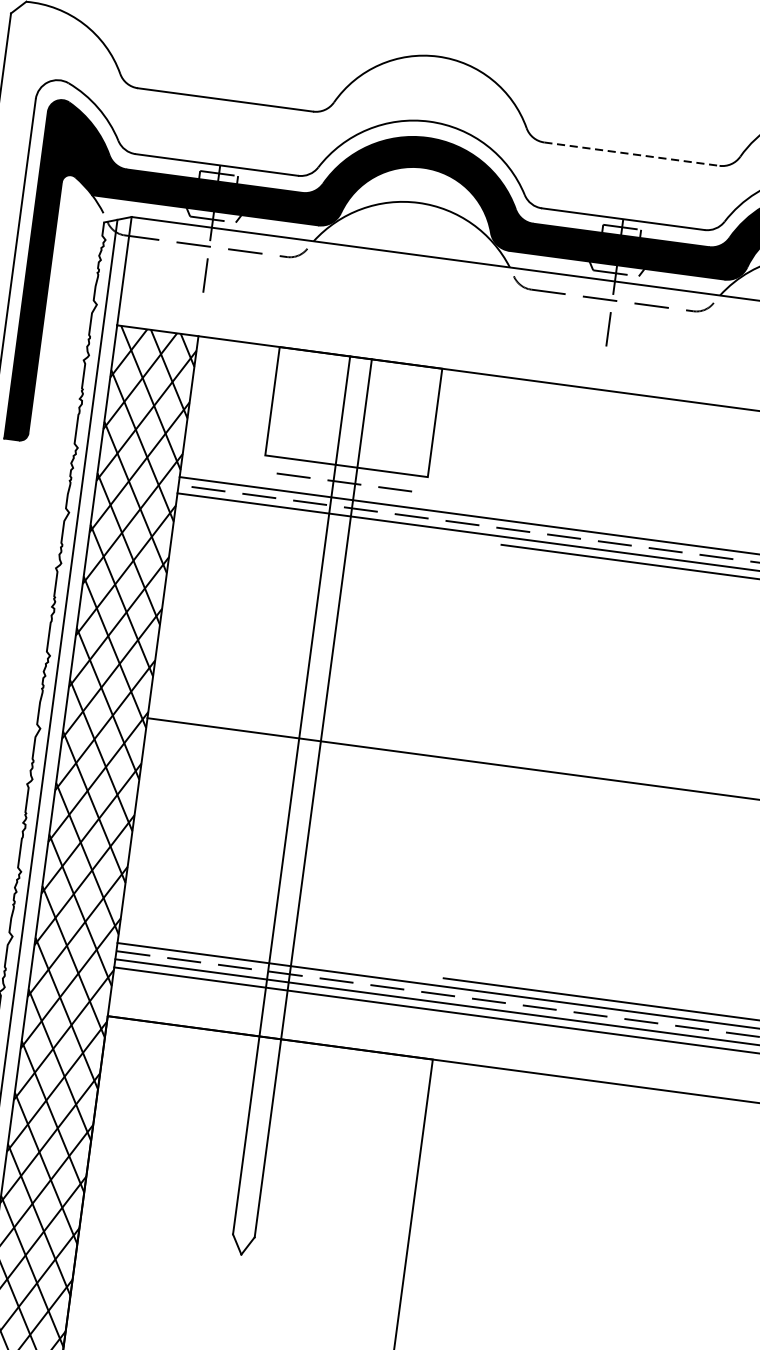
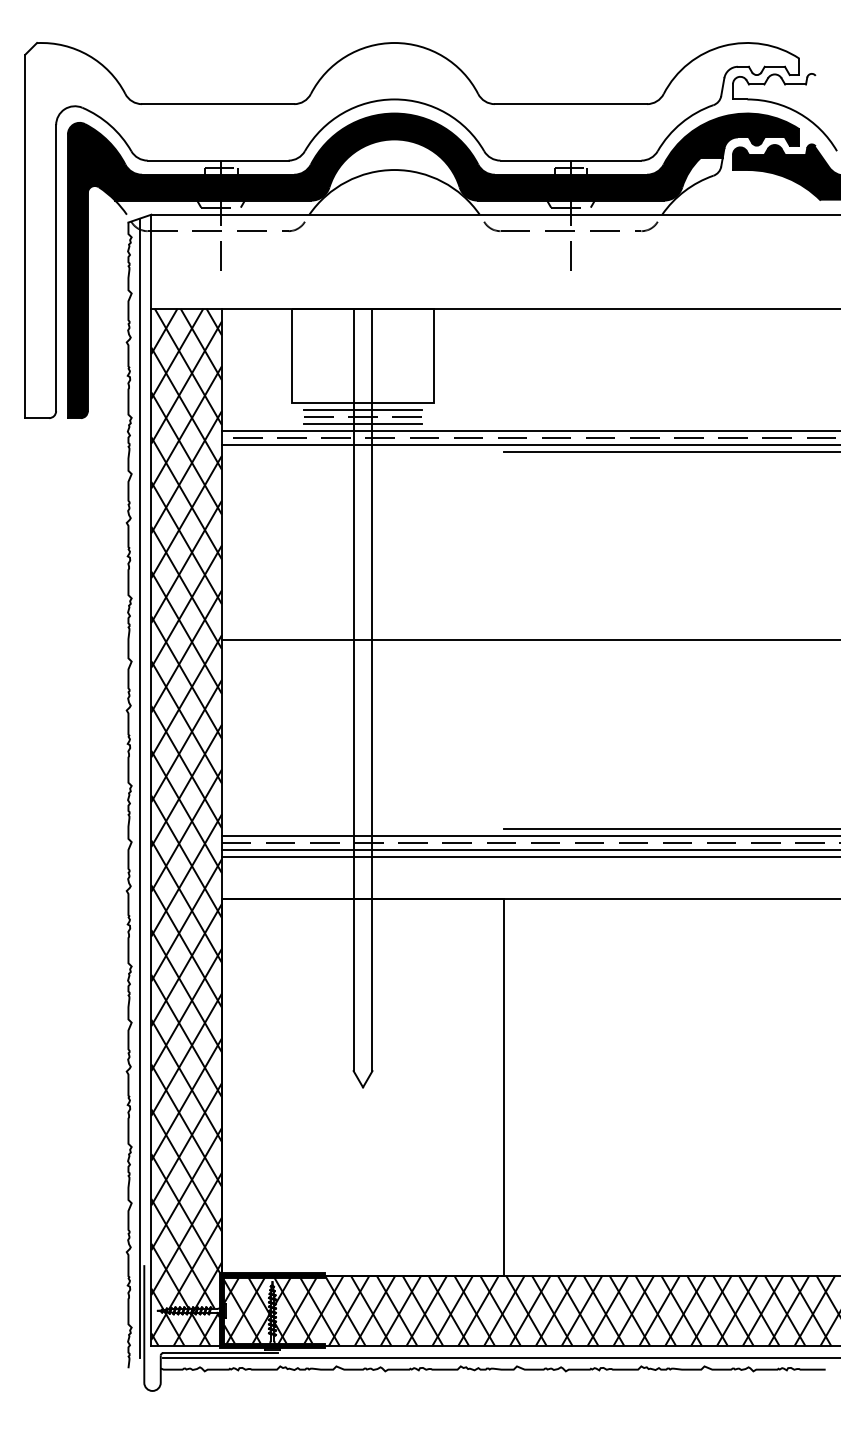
line: (632, 154) -> (571, 104), dashed -> solid
line: (344, 473) -> (362, 409), added
line: (342, 491) -> (362, 424), added

